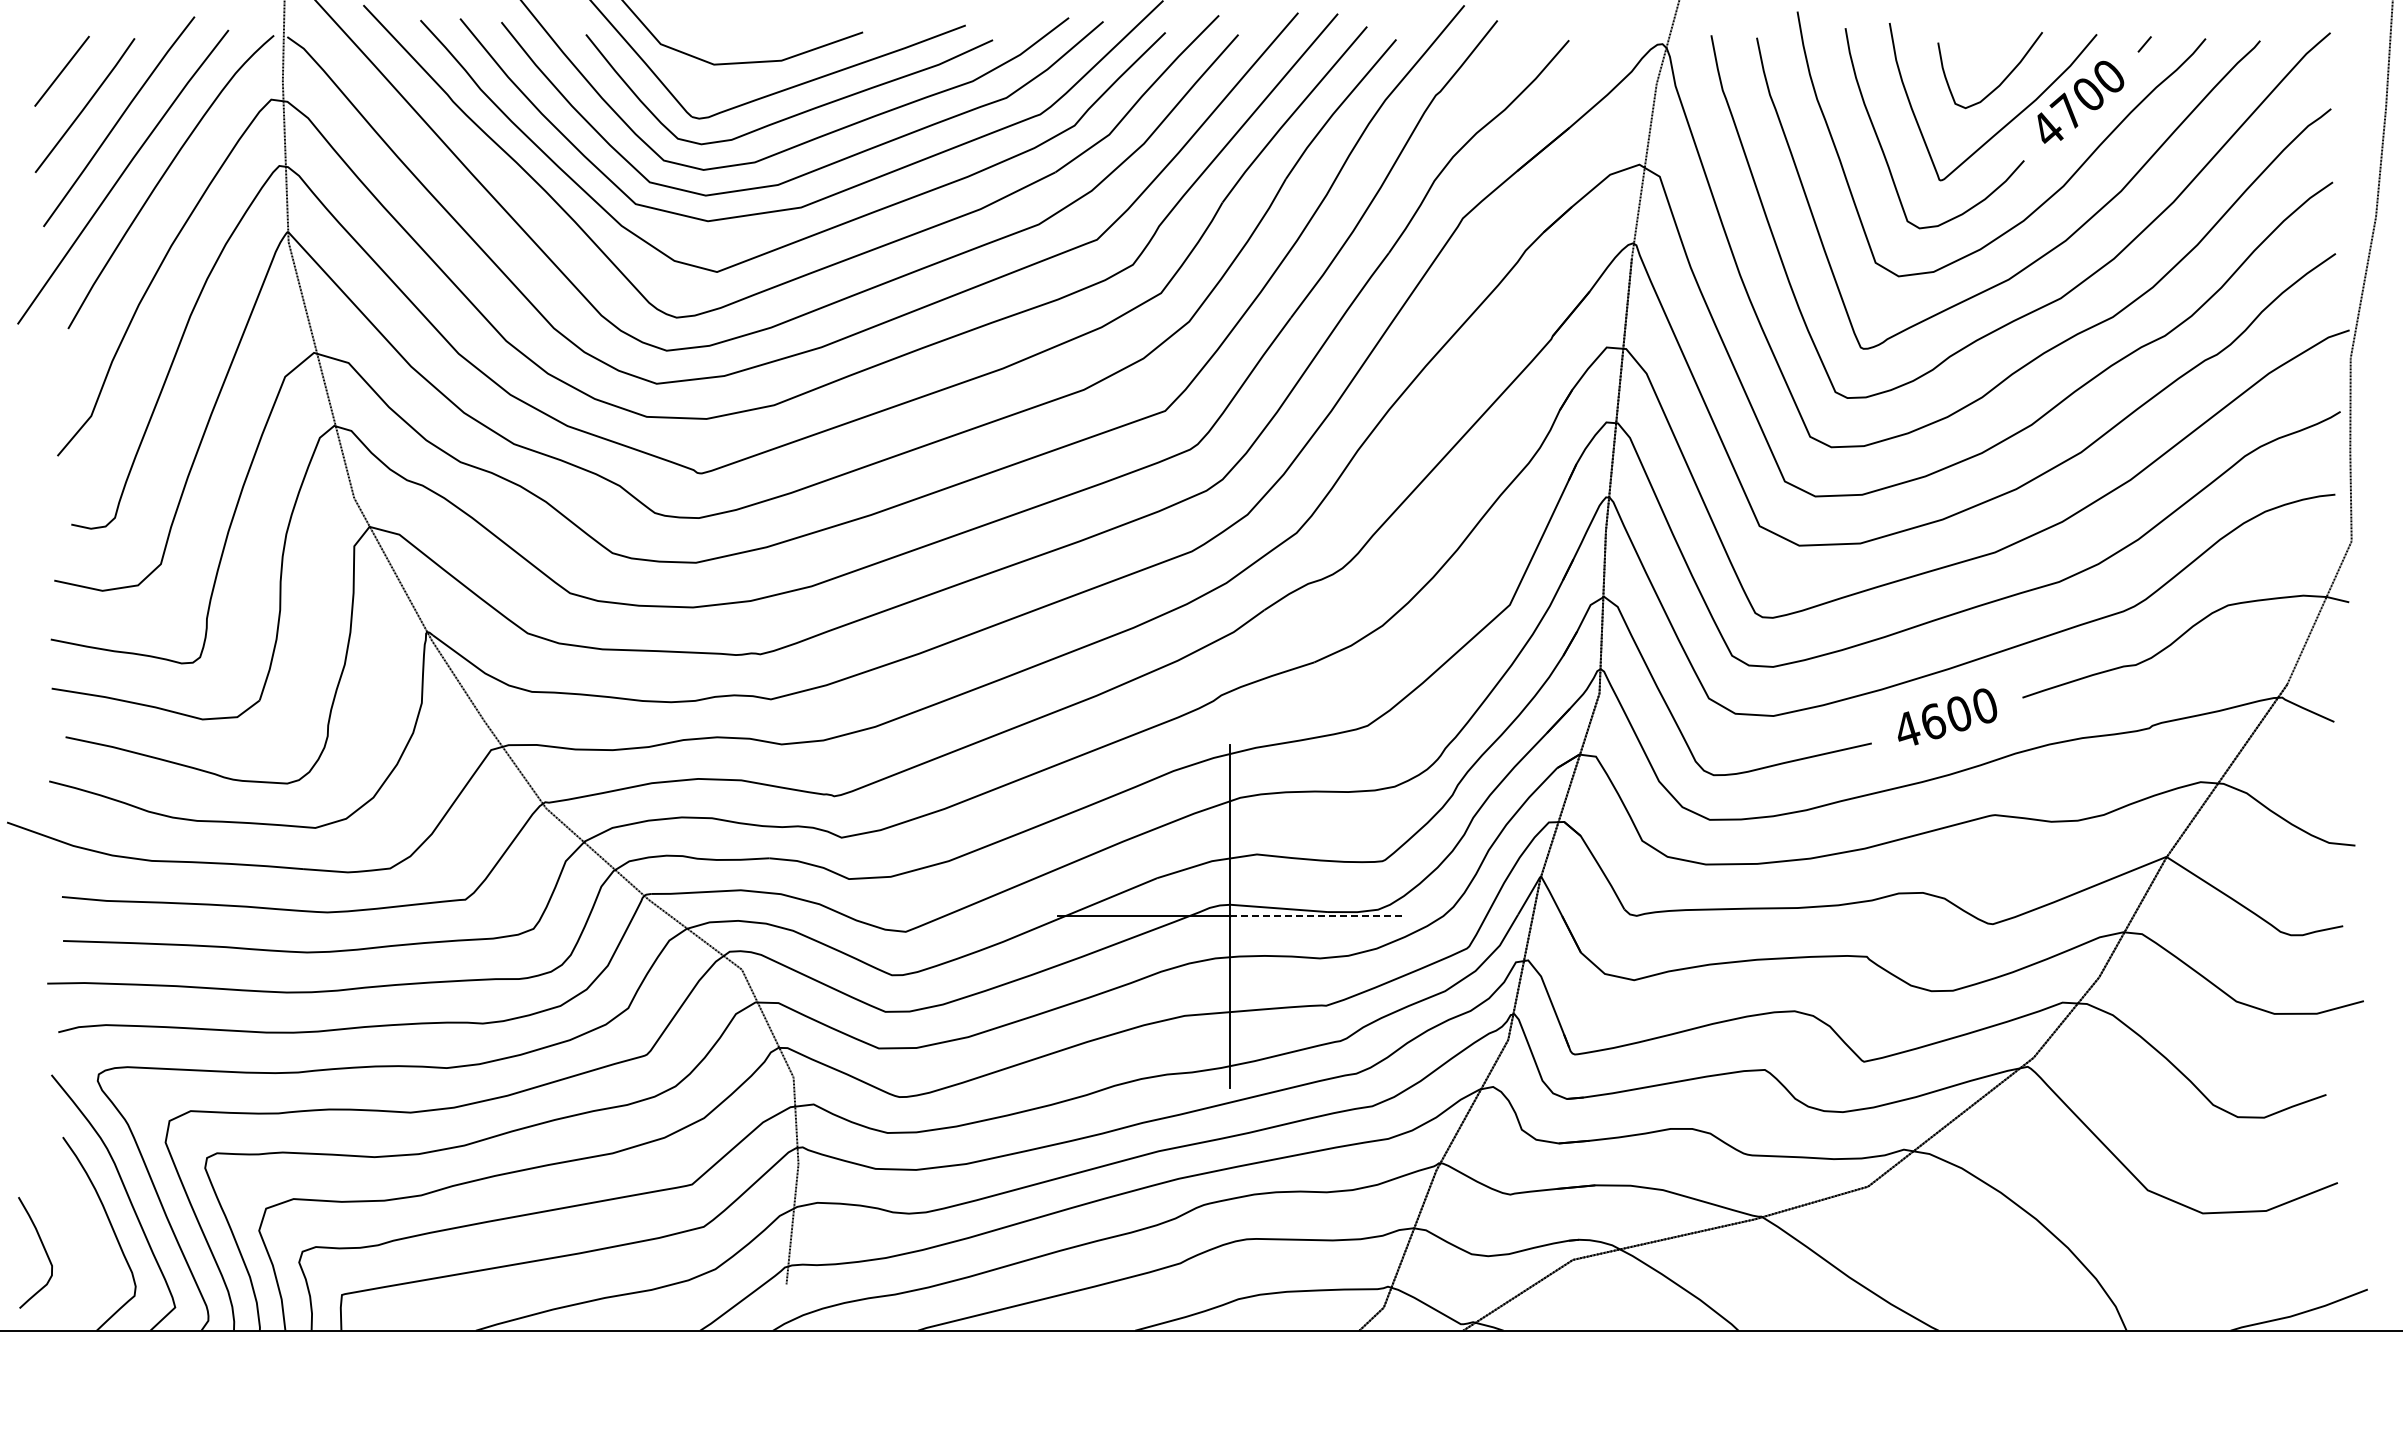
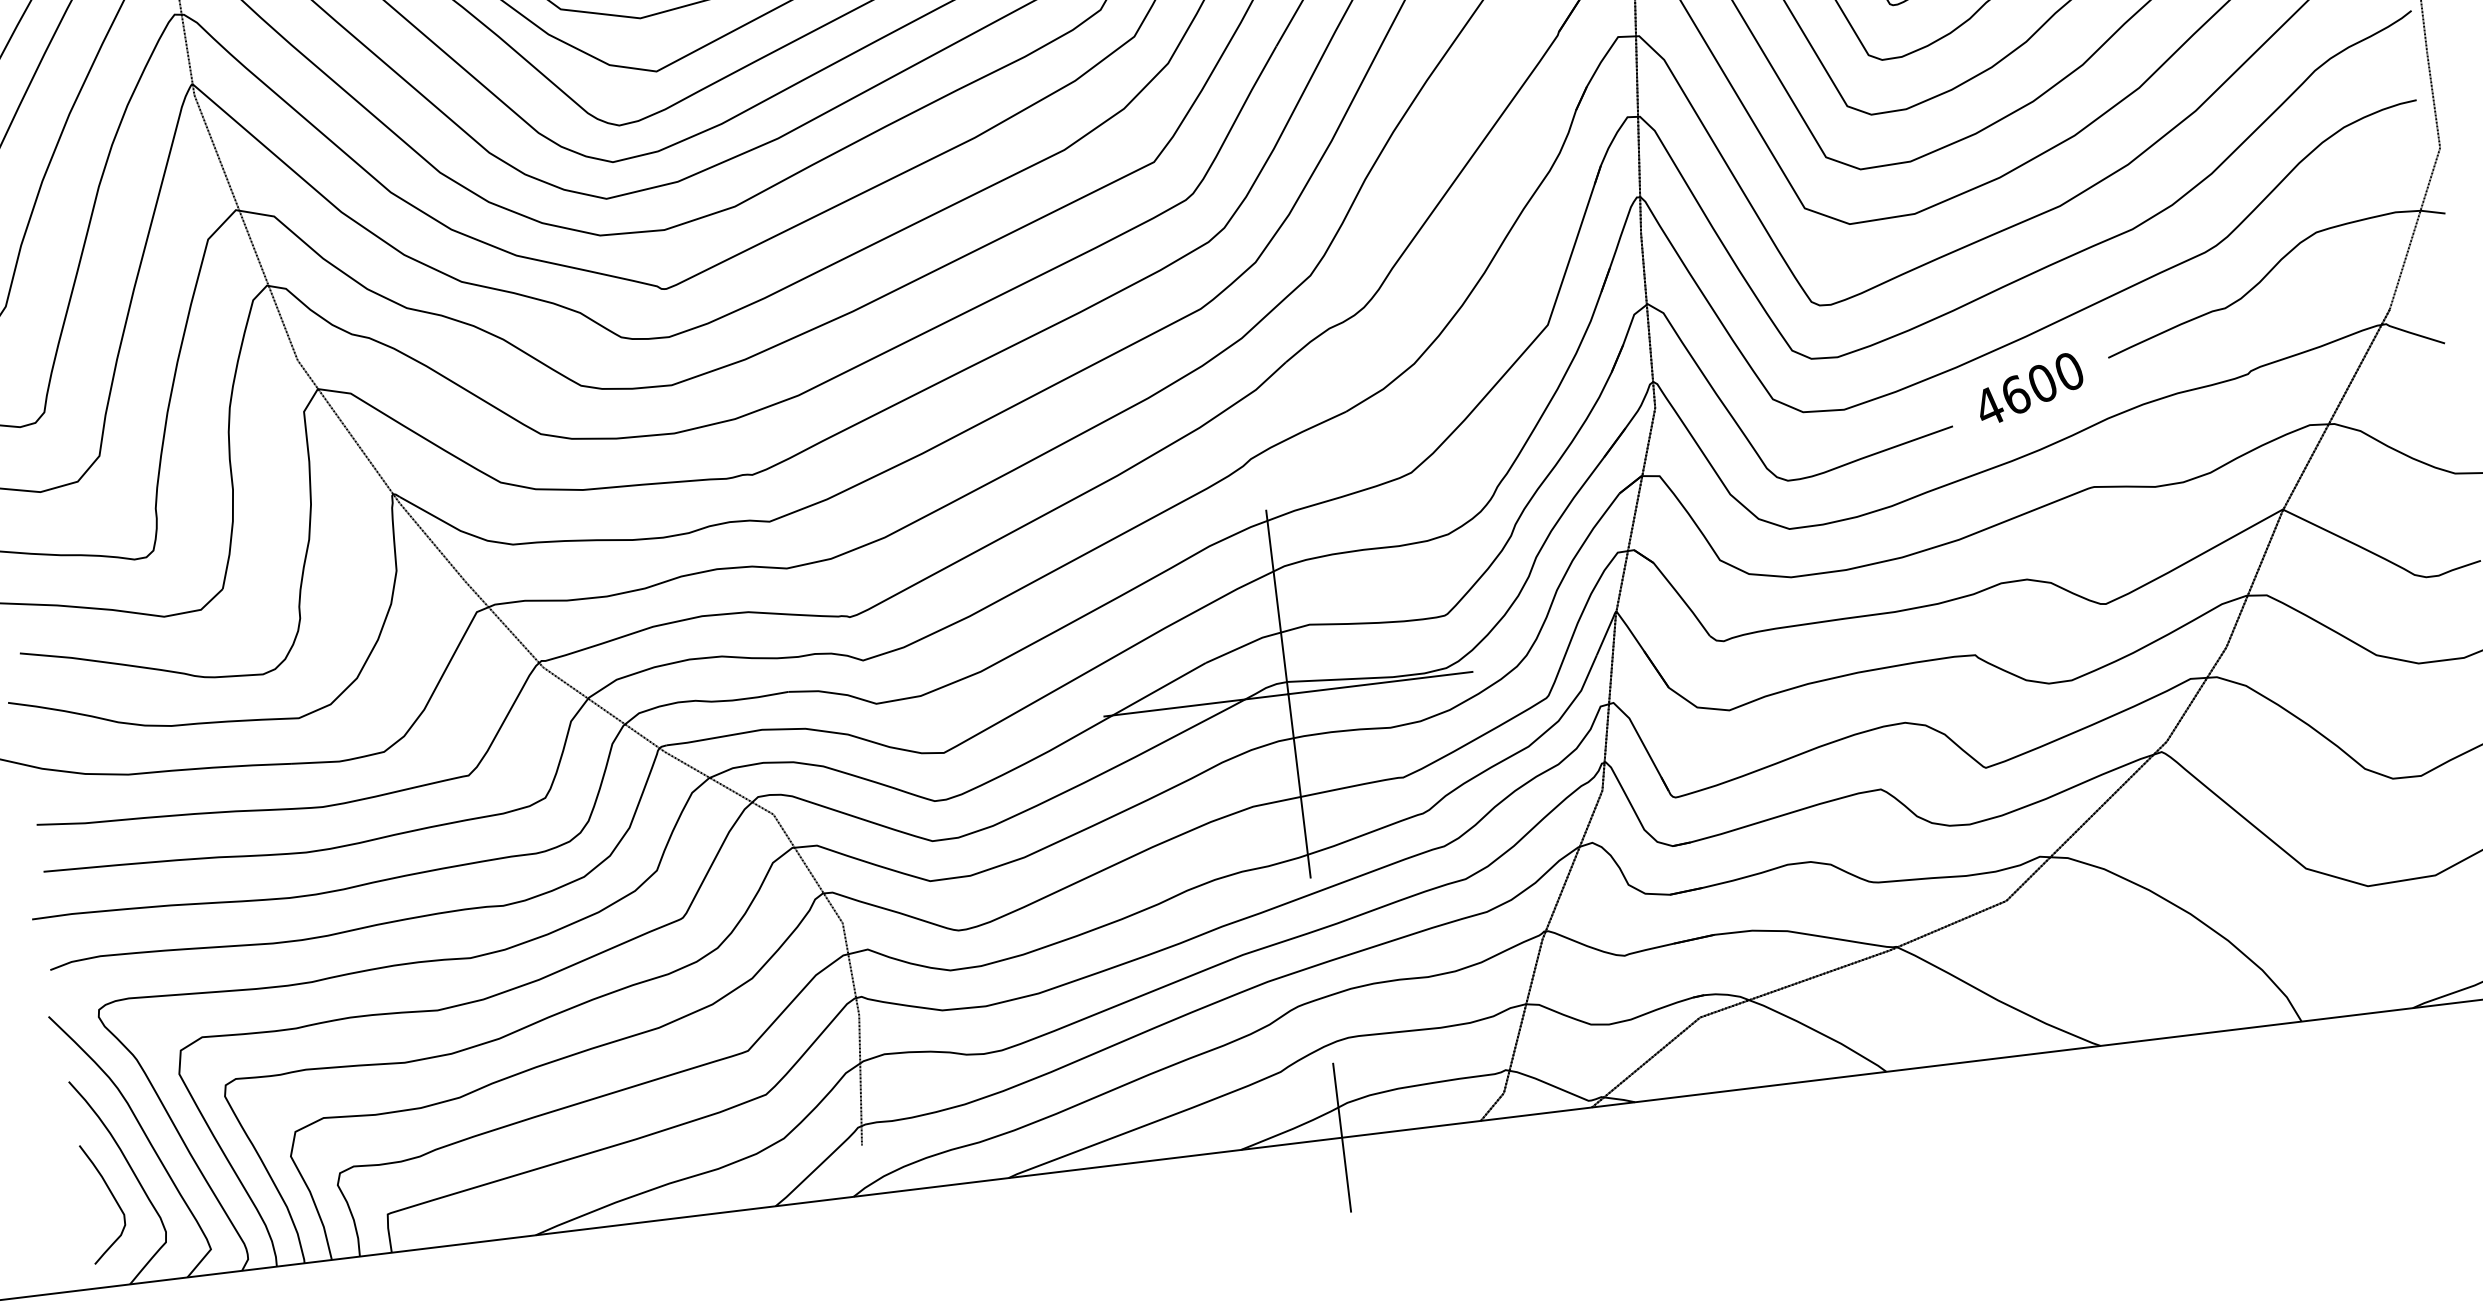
line: (1315, 916) -> (1380, 683), dashed -> solid
curve: (43, 1248) -> (112, 1197), moved
line: (1229, 1330) -> (1341, 1137), added

